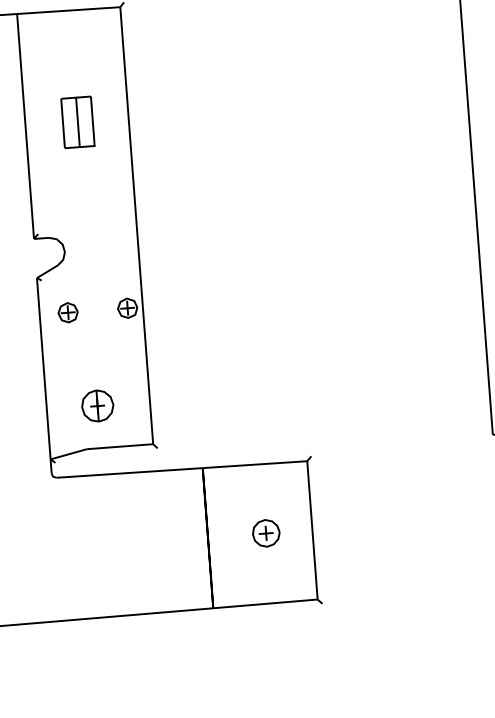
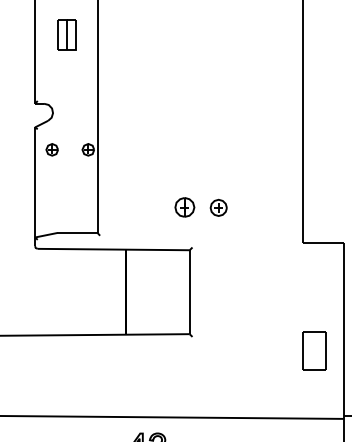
part: (97, 406) -> (184, 207), moved
part: (265, 532) -> (218, 207), moved

